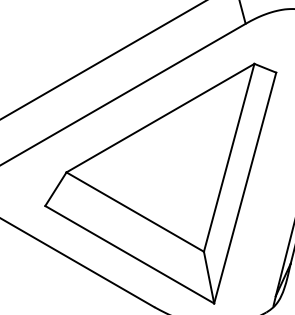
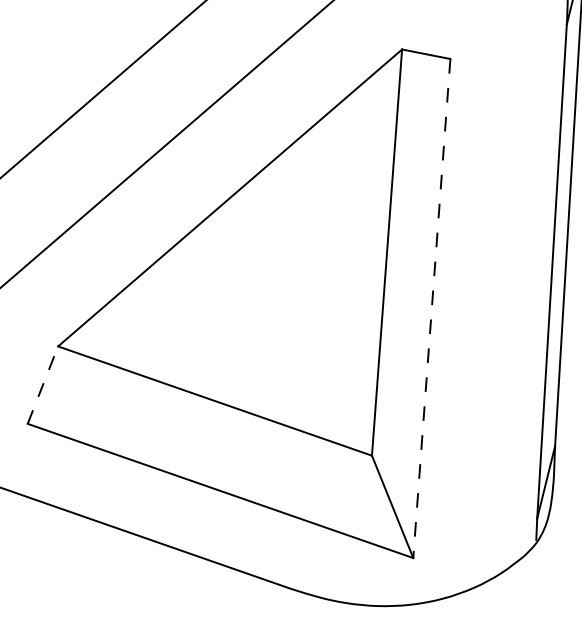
line: (245, 188) -> (432, 309), solid -> dashed
line: (55, 189) -> (42, 385), solid -> dashed

